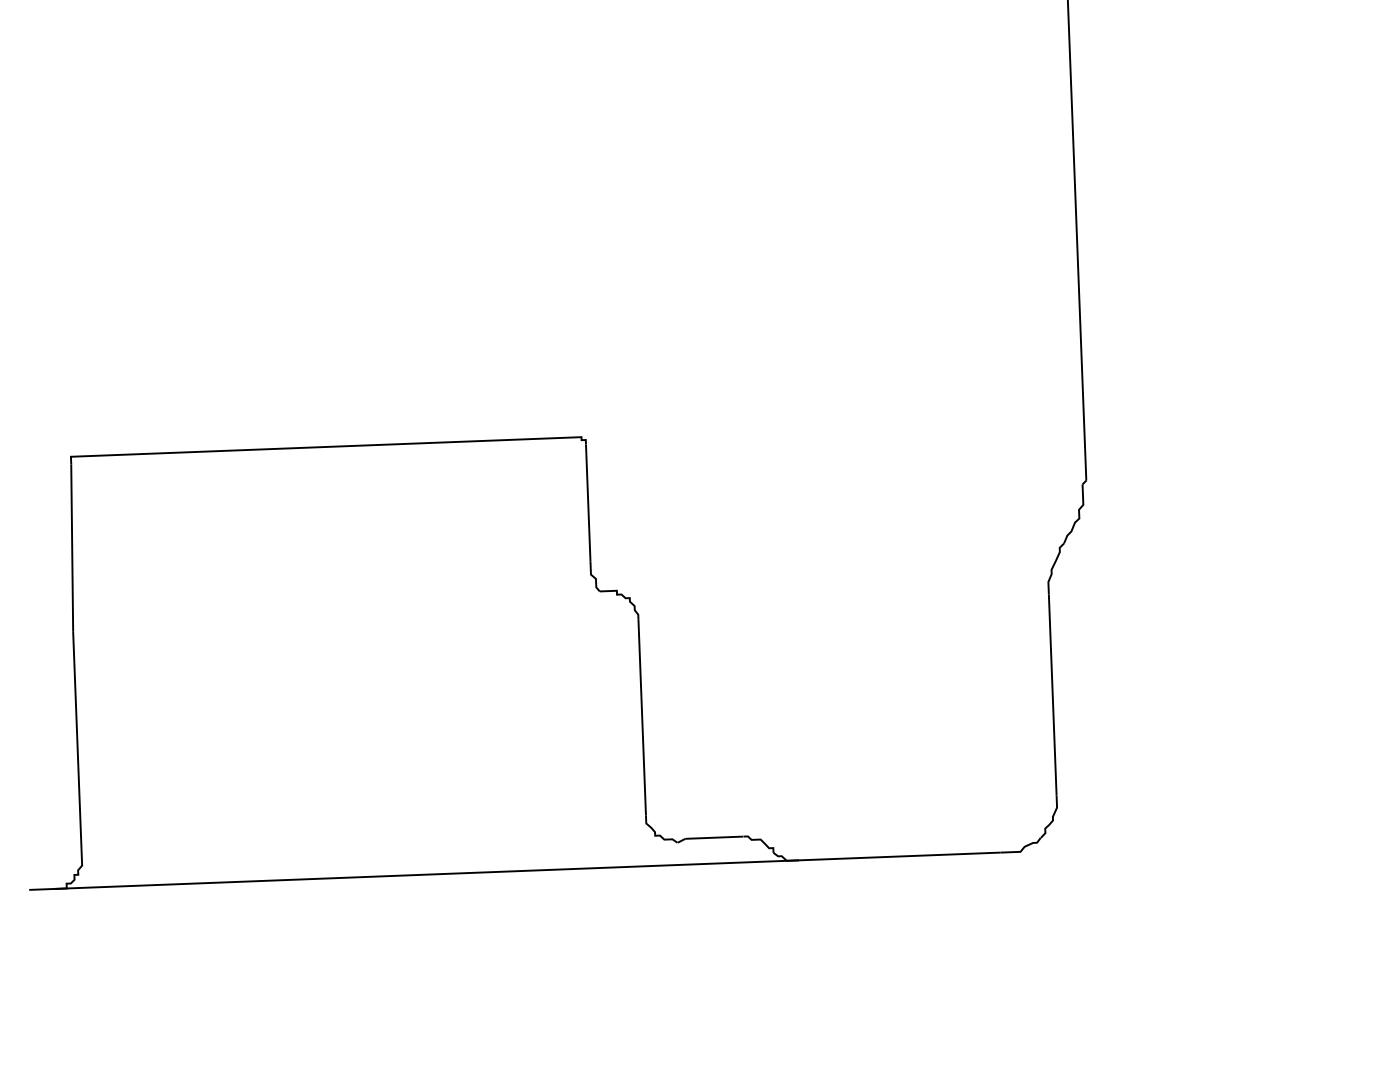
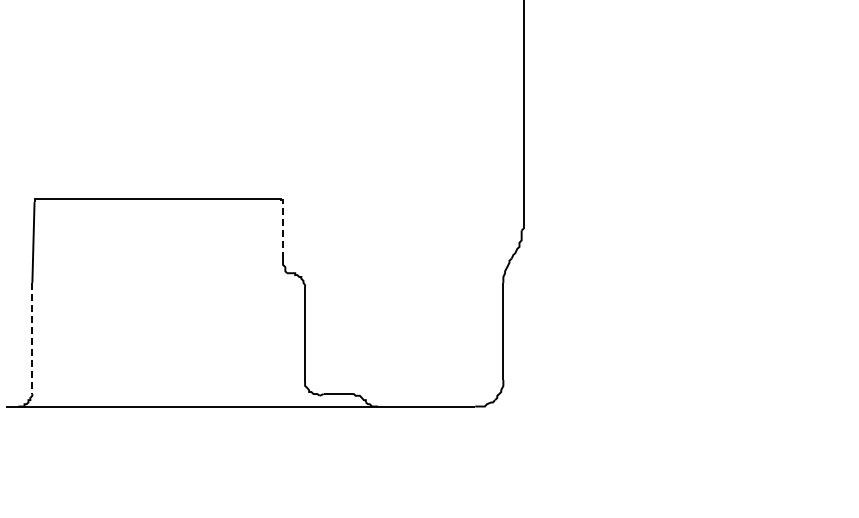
line: (589, 501) -> (283, 229), solid -> dashed
line: (77, 746) -> (32, 338), solid -> dashed

